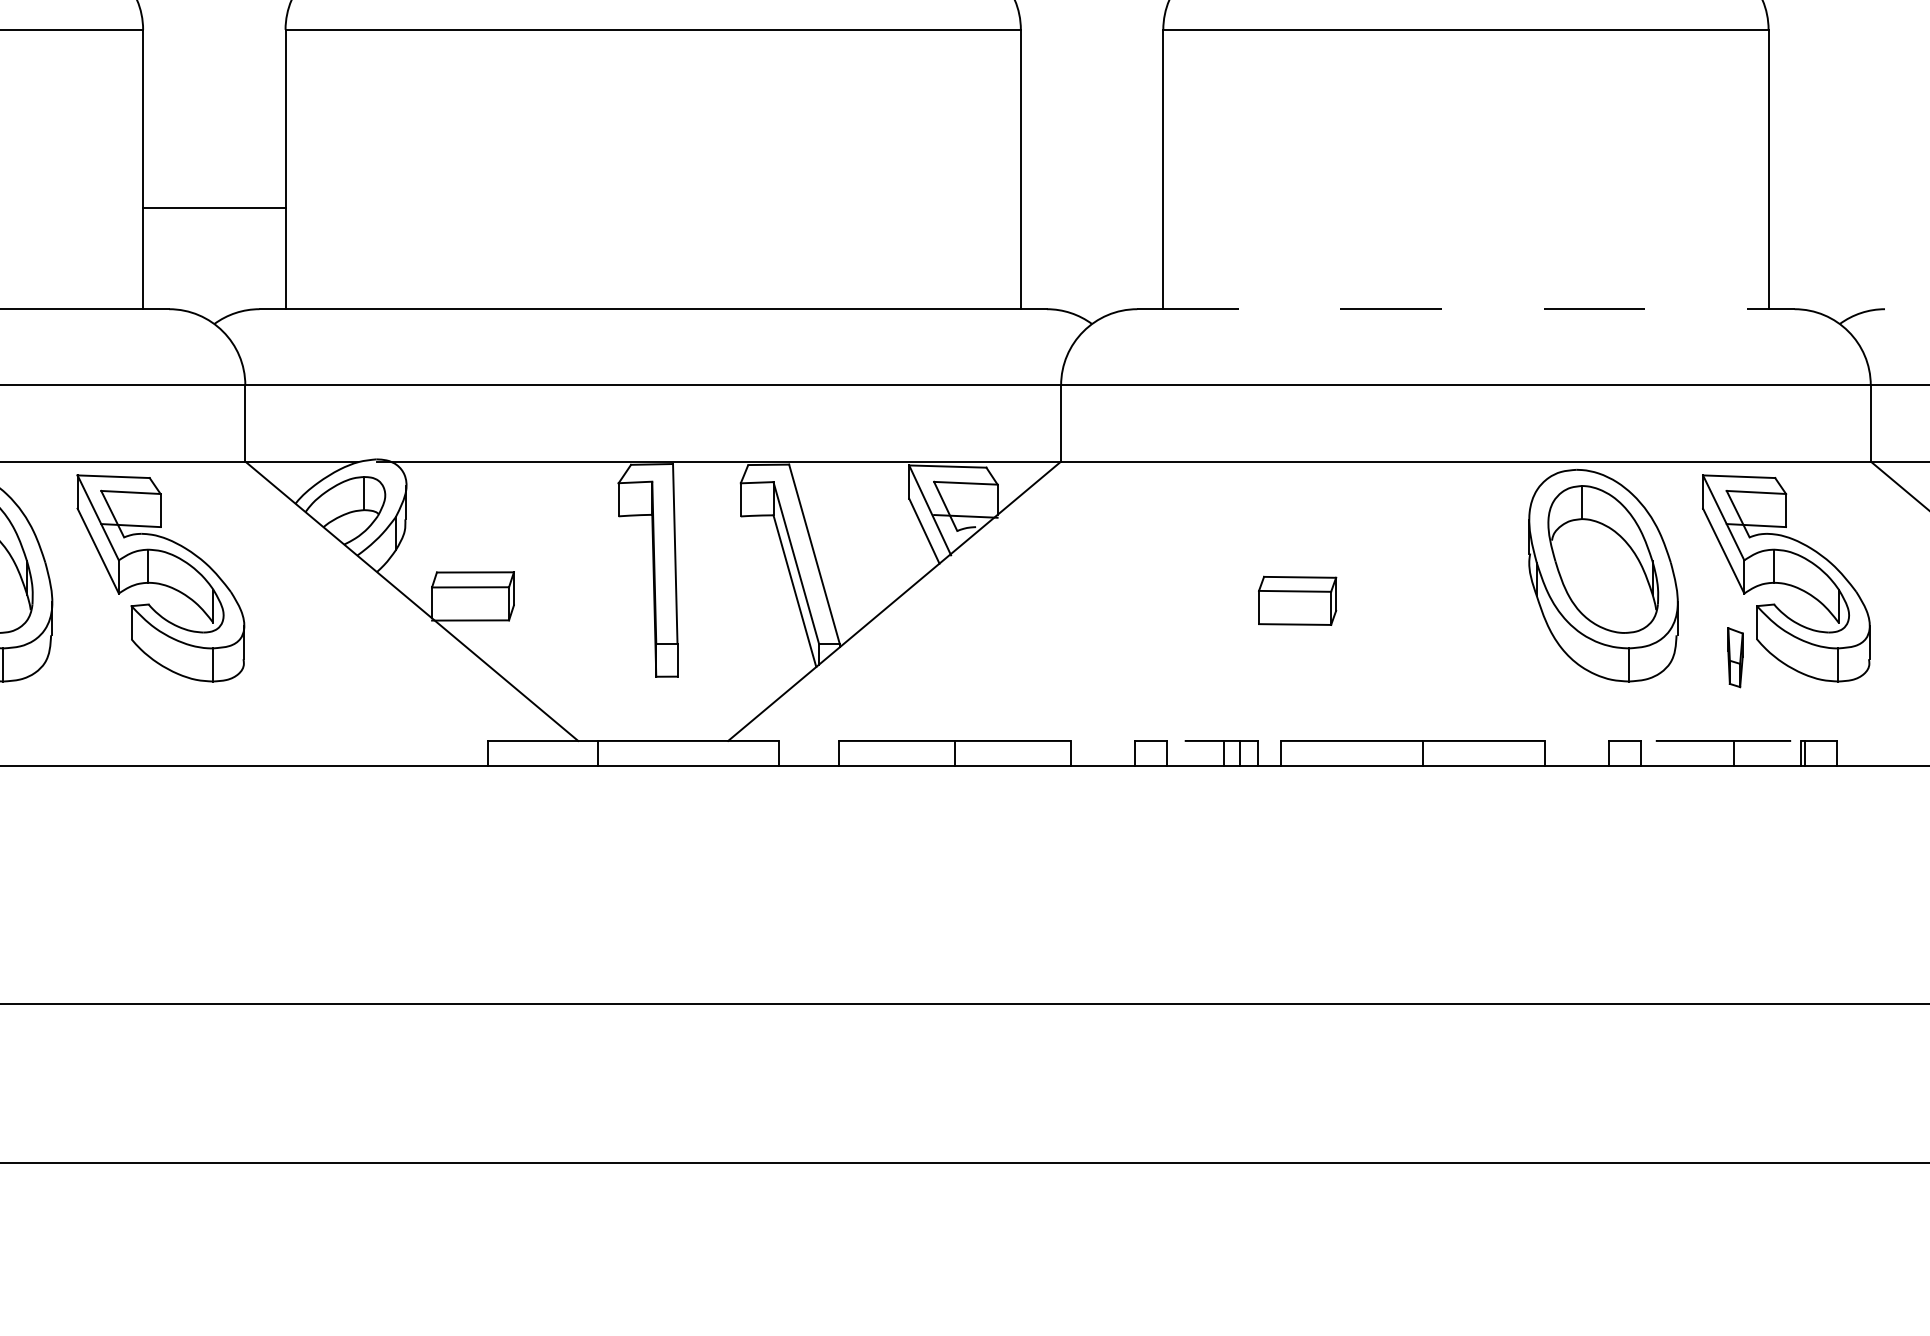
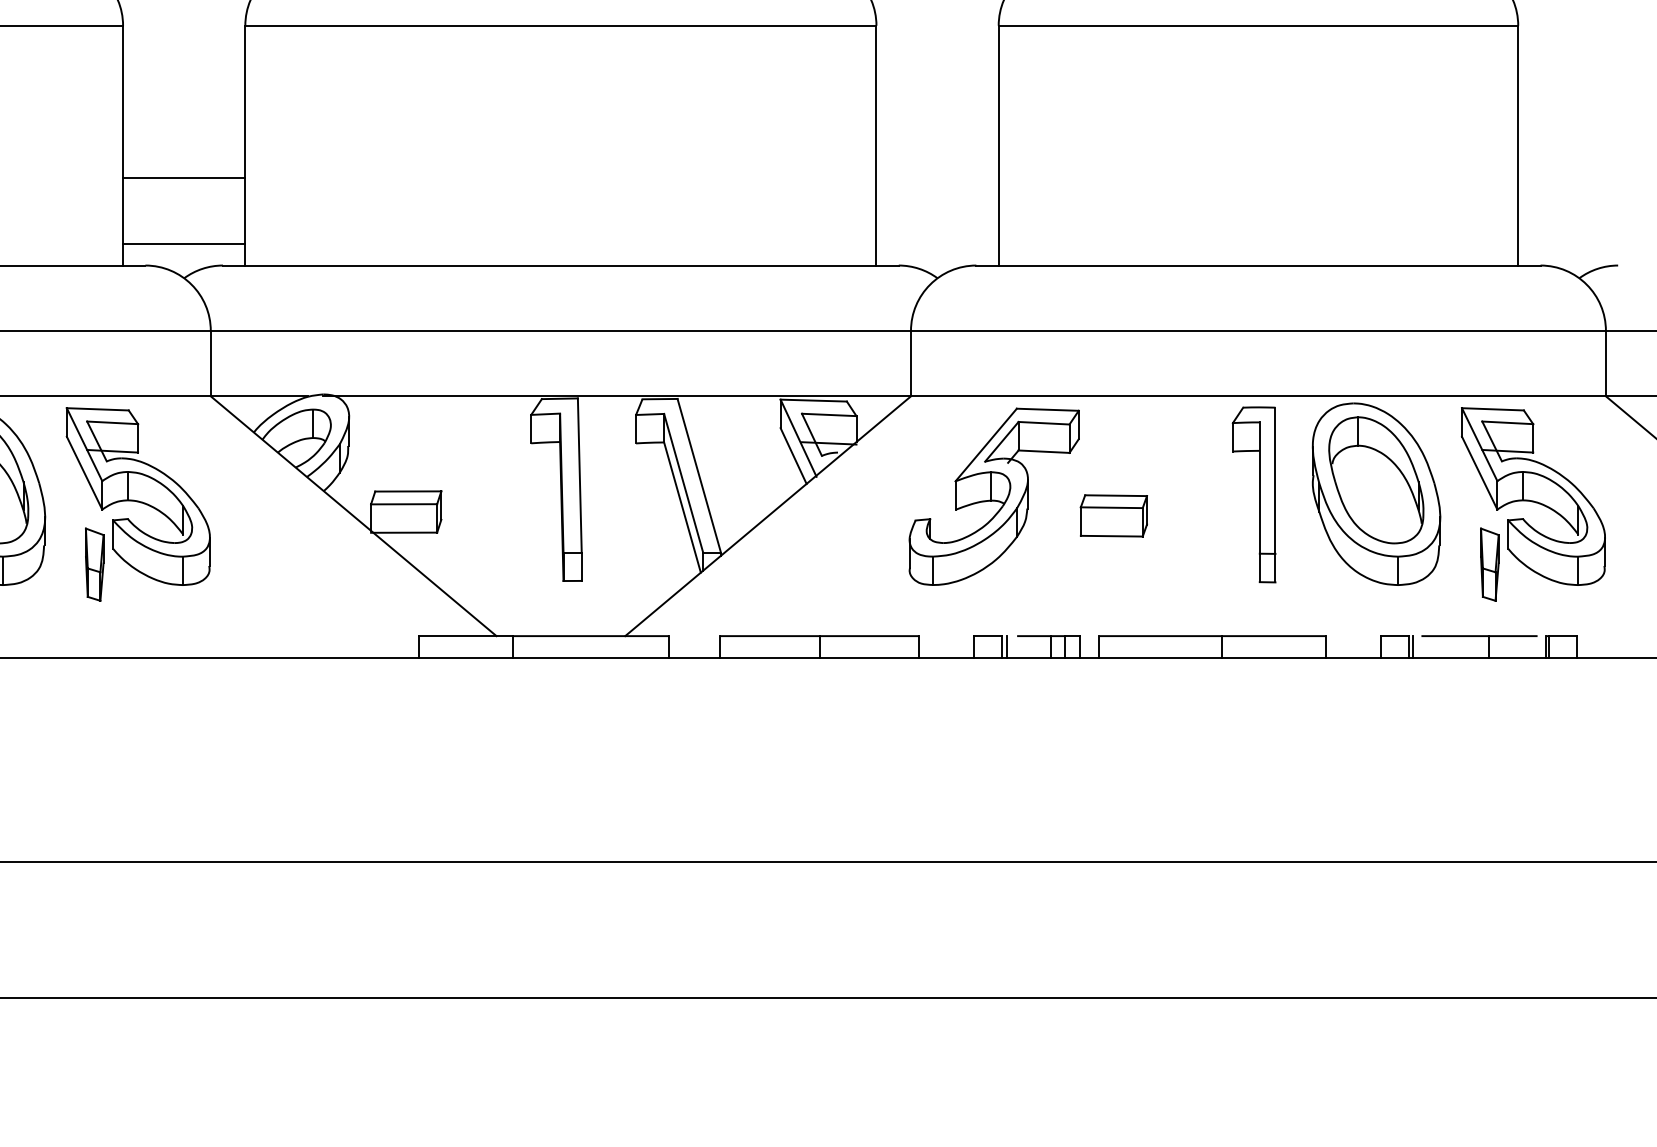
line: (214, 283) -> (184, 243), added
line: (1465, 309) -> (1258, 265), dashed -> solid
part: (1460, 576) -> (1253, 494), added
part: (1157, 578) -> (993, 496), added
part: (109, 657) -> (94, 564), added
part: (1735, 657) -> (1489, 564), size x1.43
line: (1172, 753) -> (1006, 646), added
line: (1645, 753) -> (1412, 646), added

